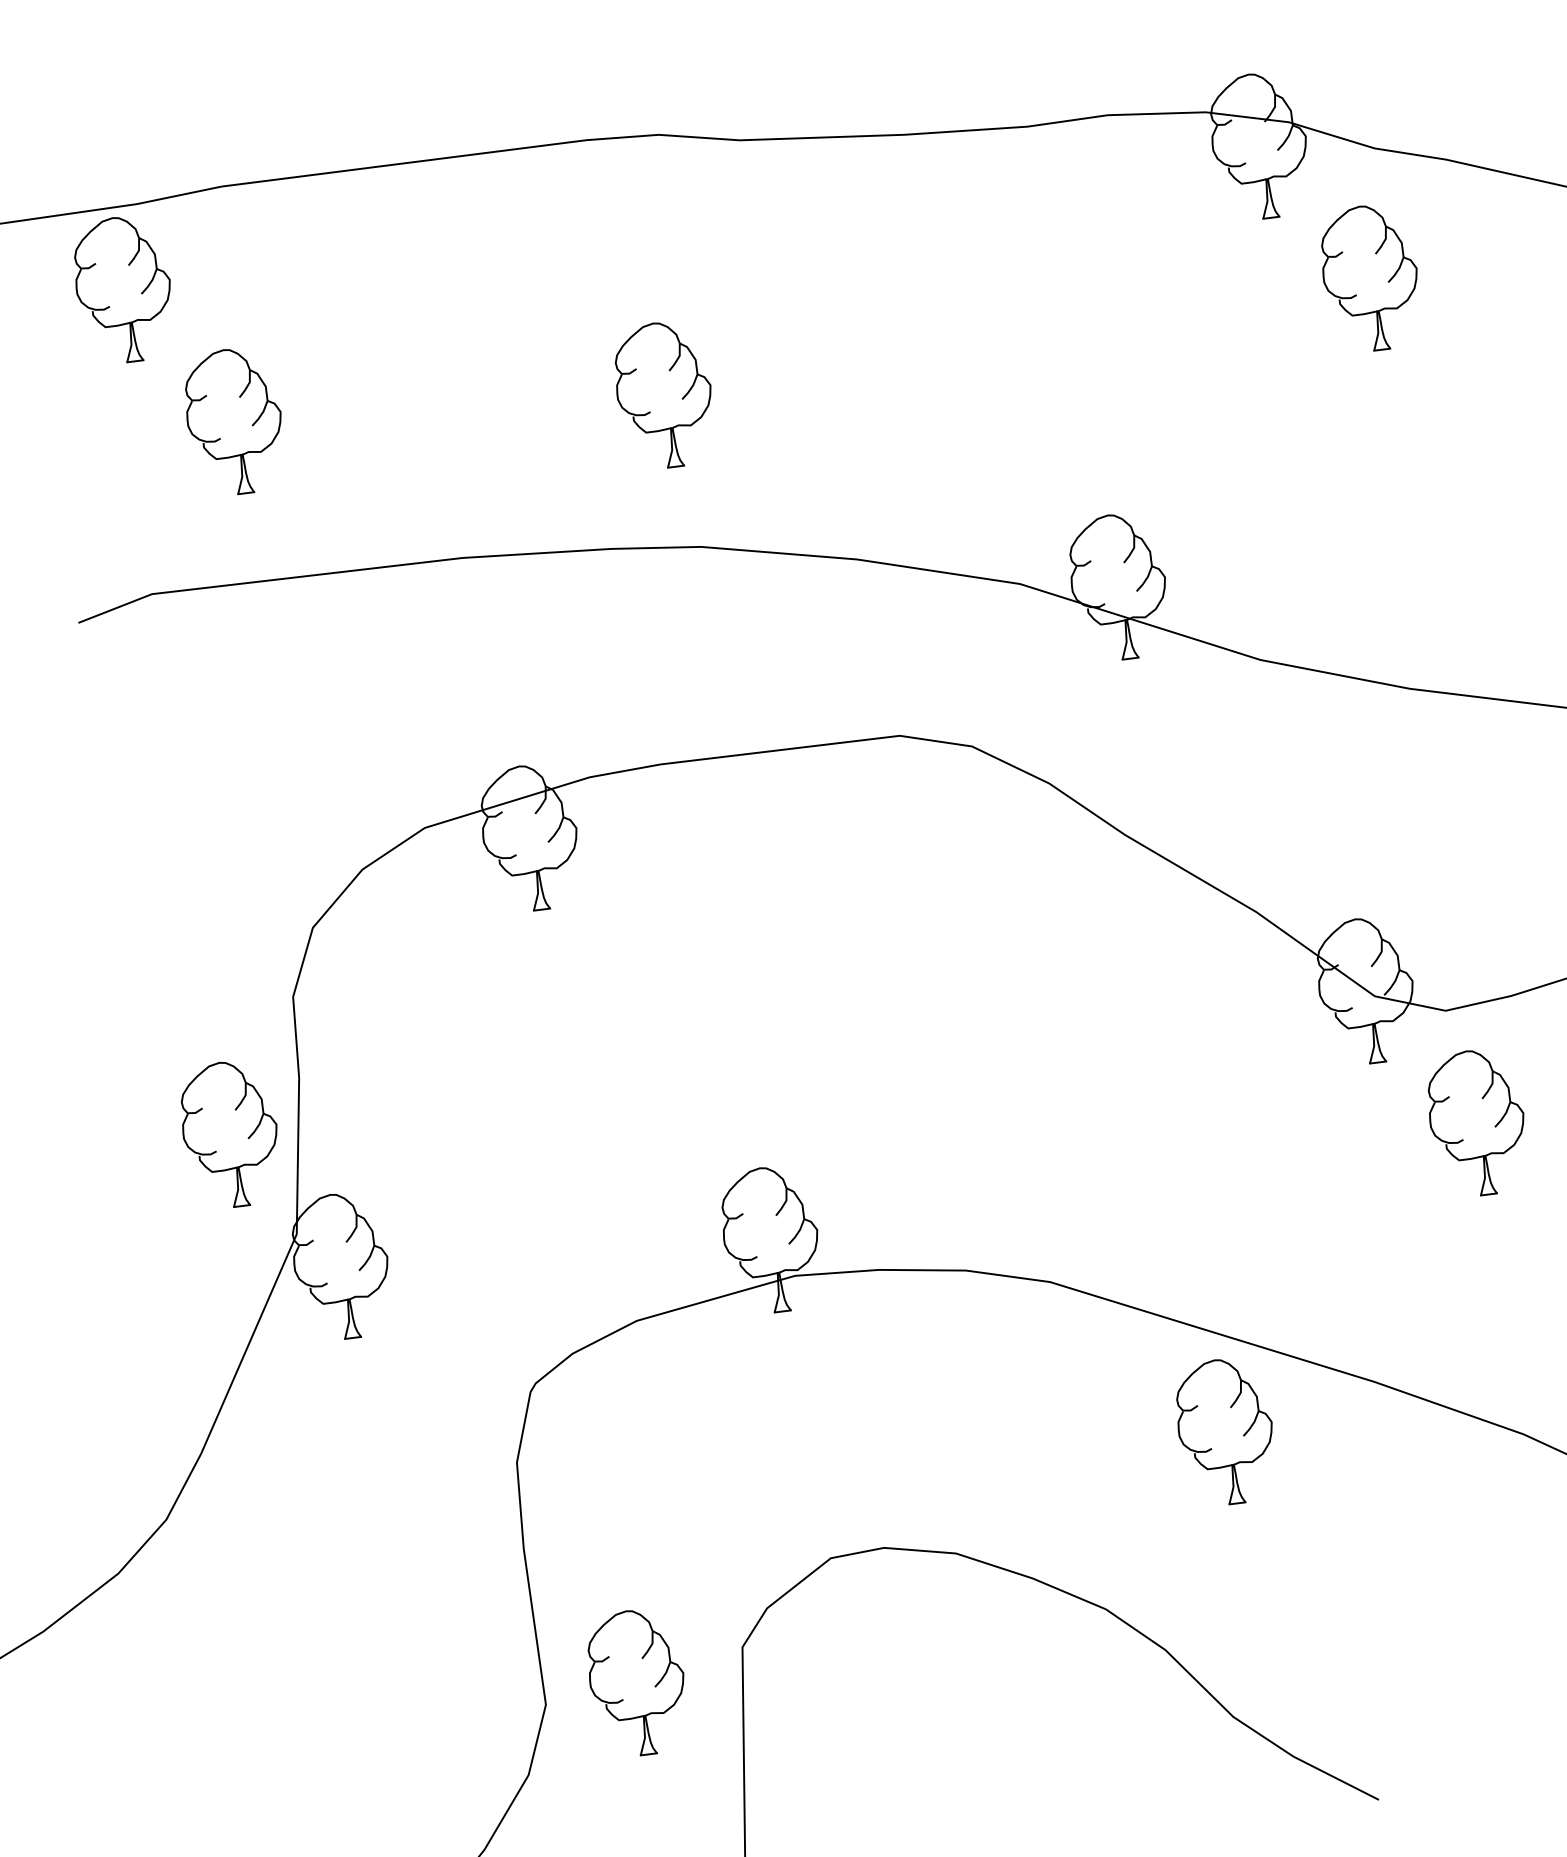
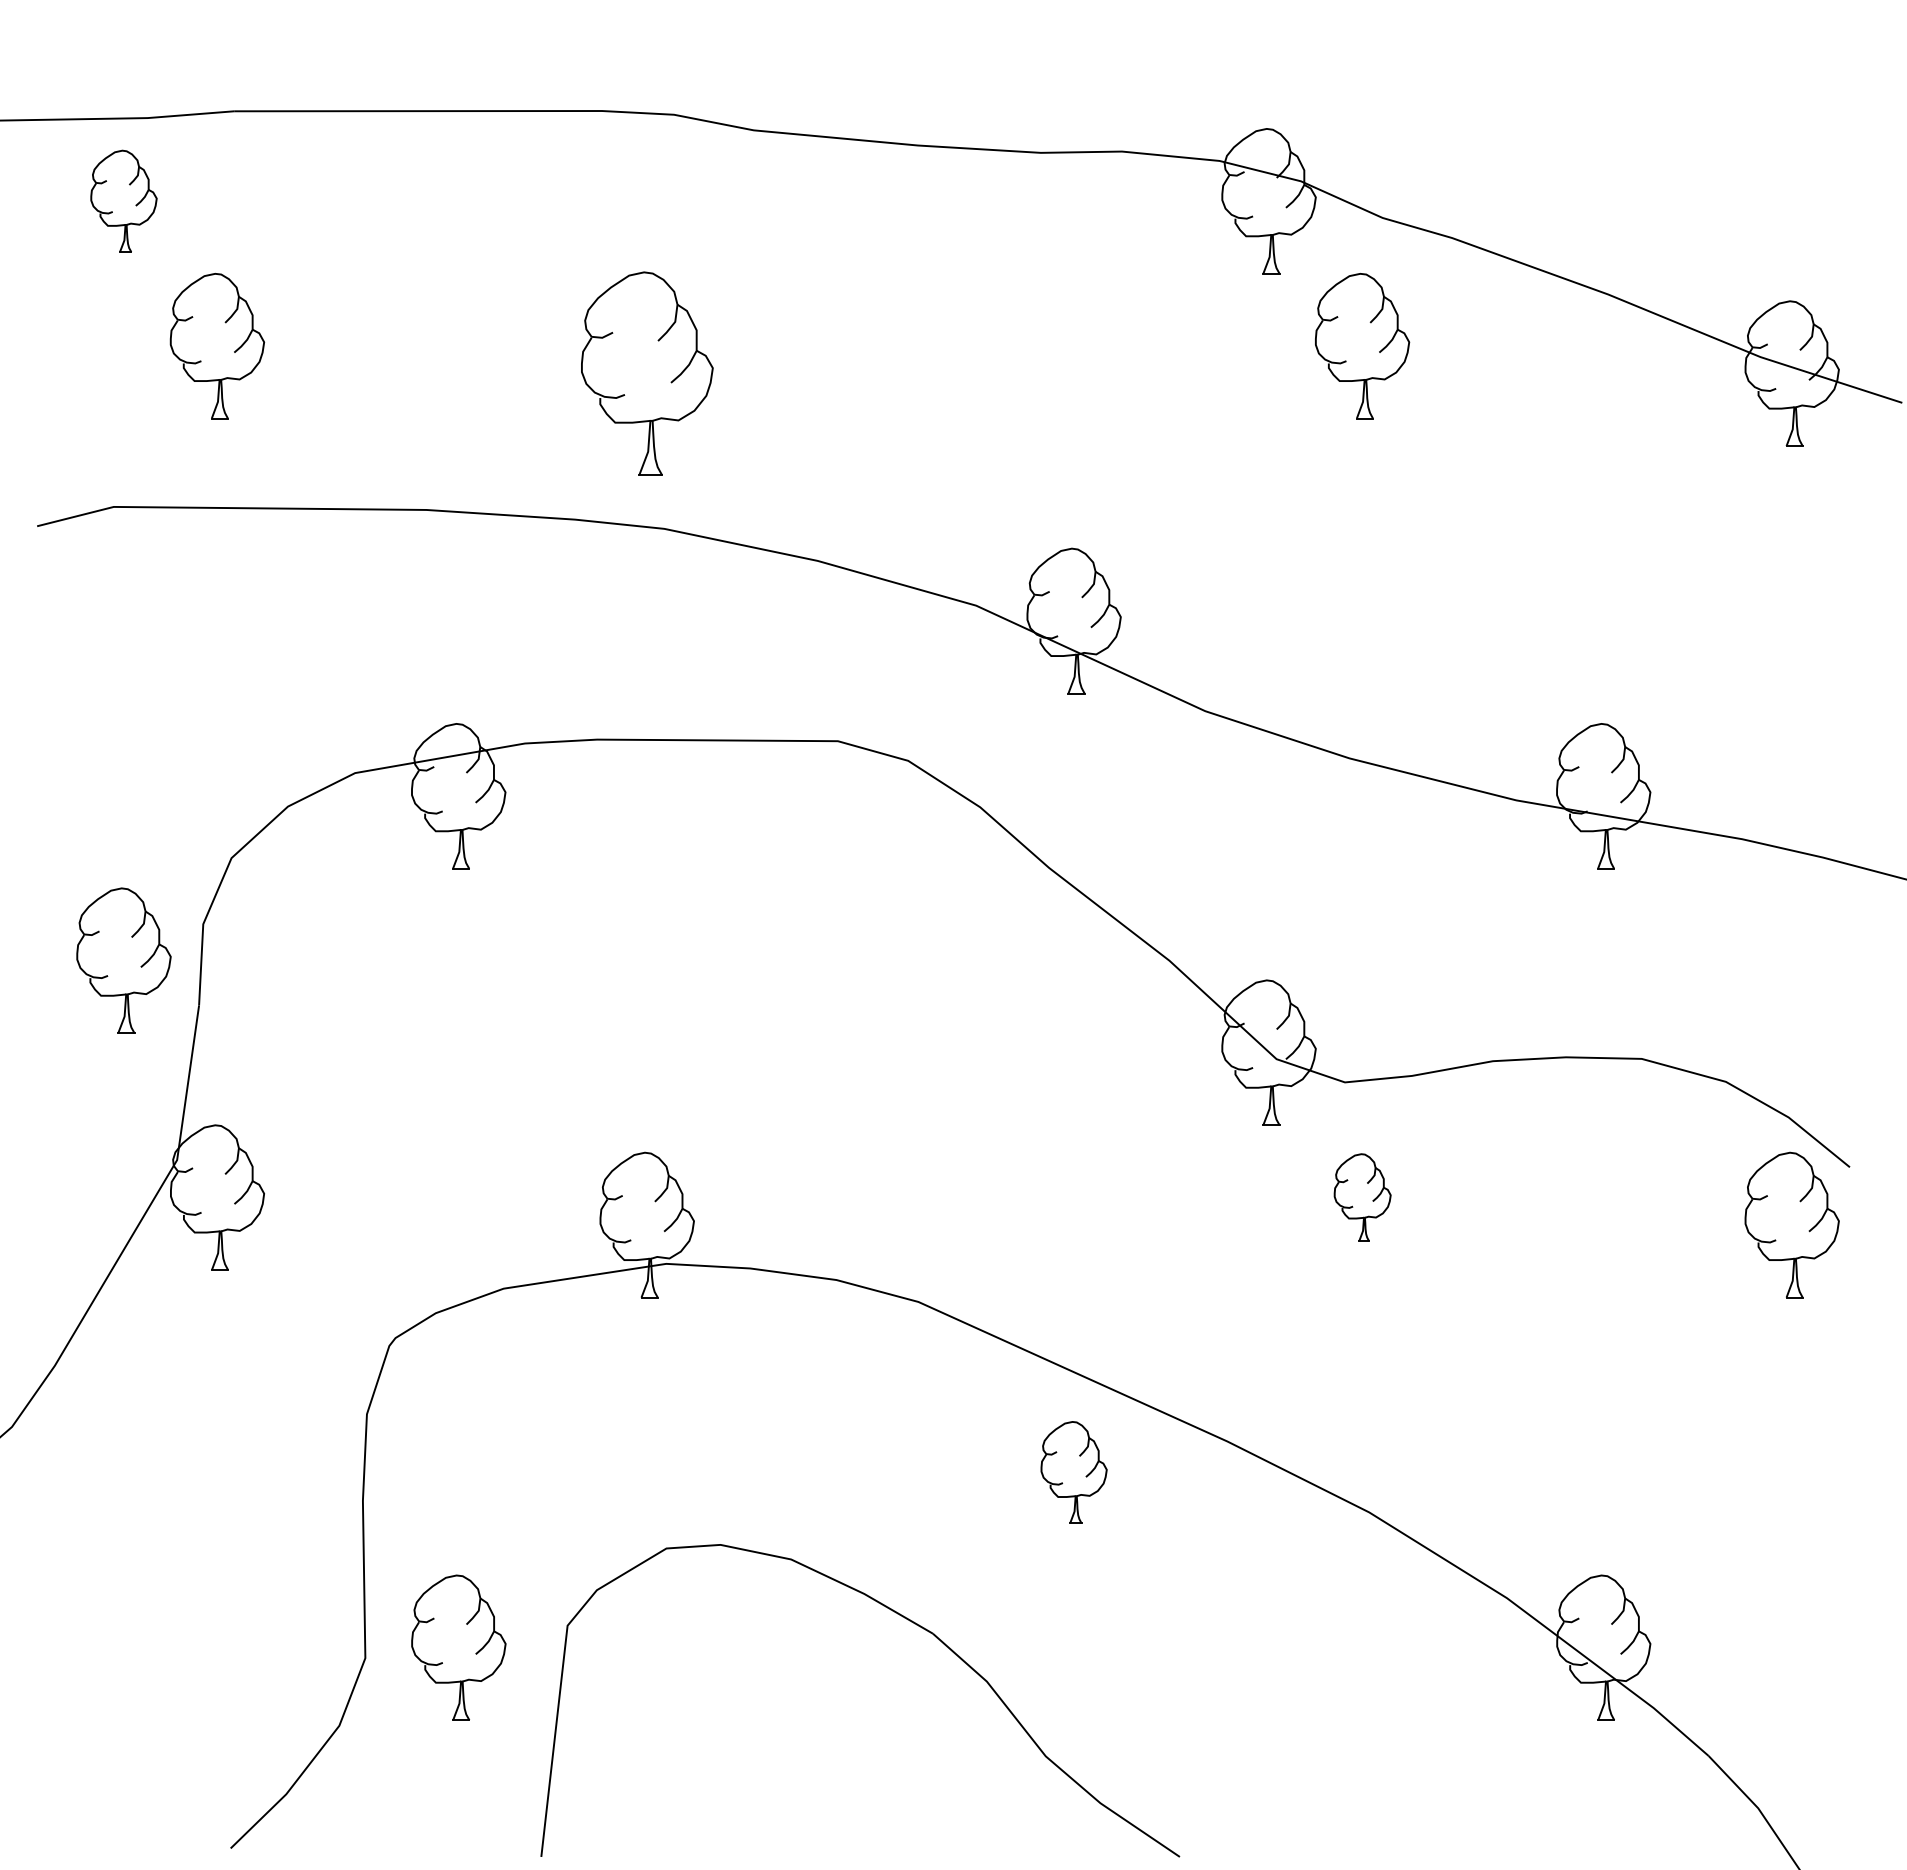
part: (123, 289) -> (123, 201), size x0.7
part: (663, 395) -> (646, 373), size x1.4
part: (1477, 1122) -> (1362, 1197), size x0.6
part: (230, 1134) -> (123, 960), moved
part: (1225, 1431) -> (1073, 1472), size x0.7

